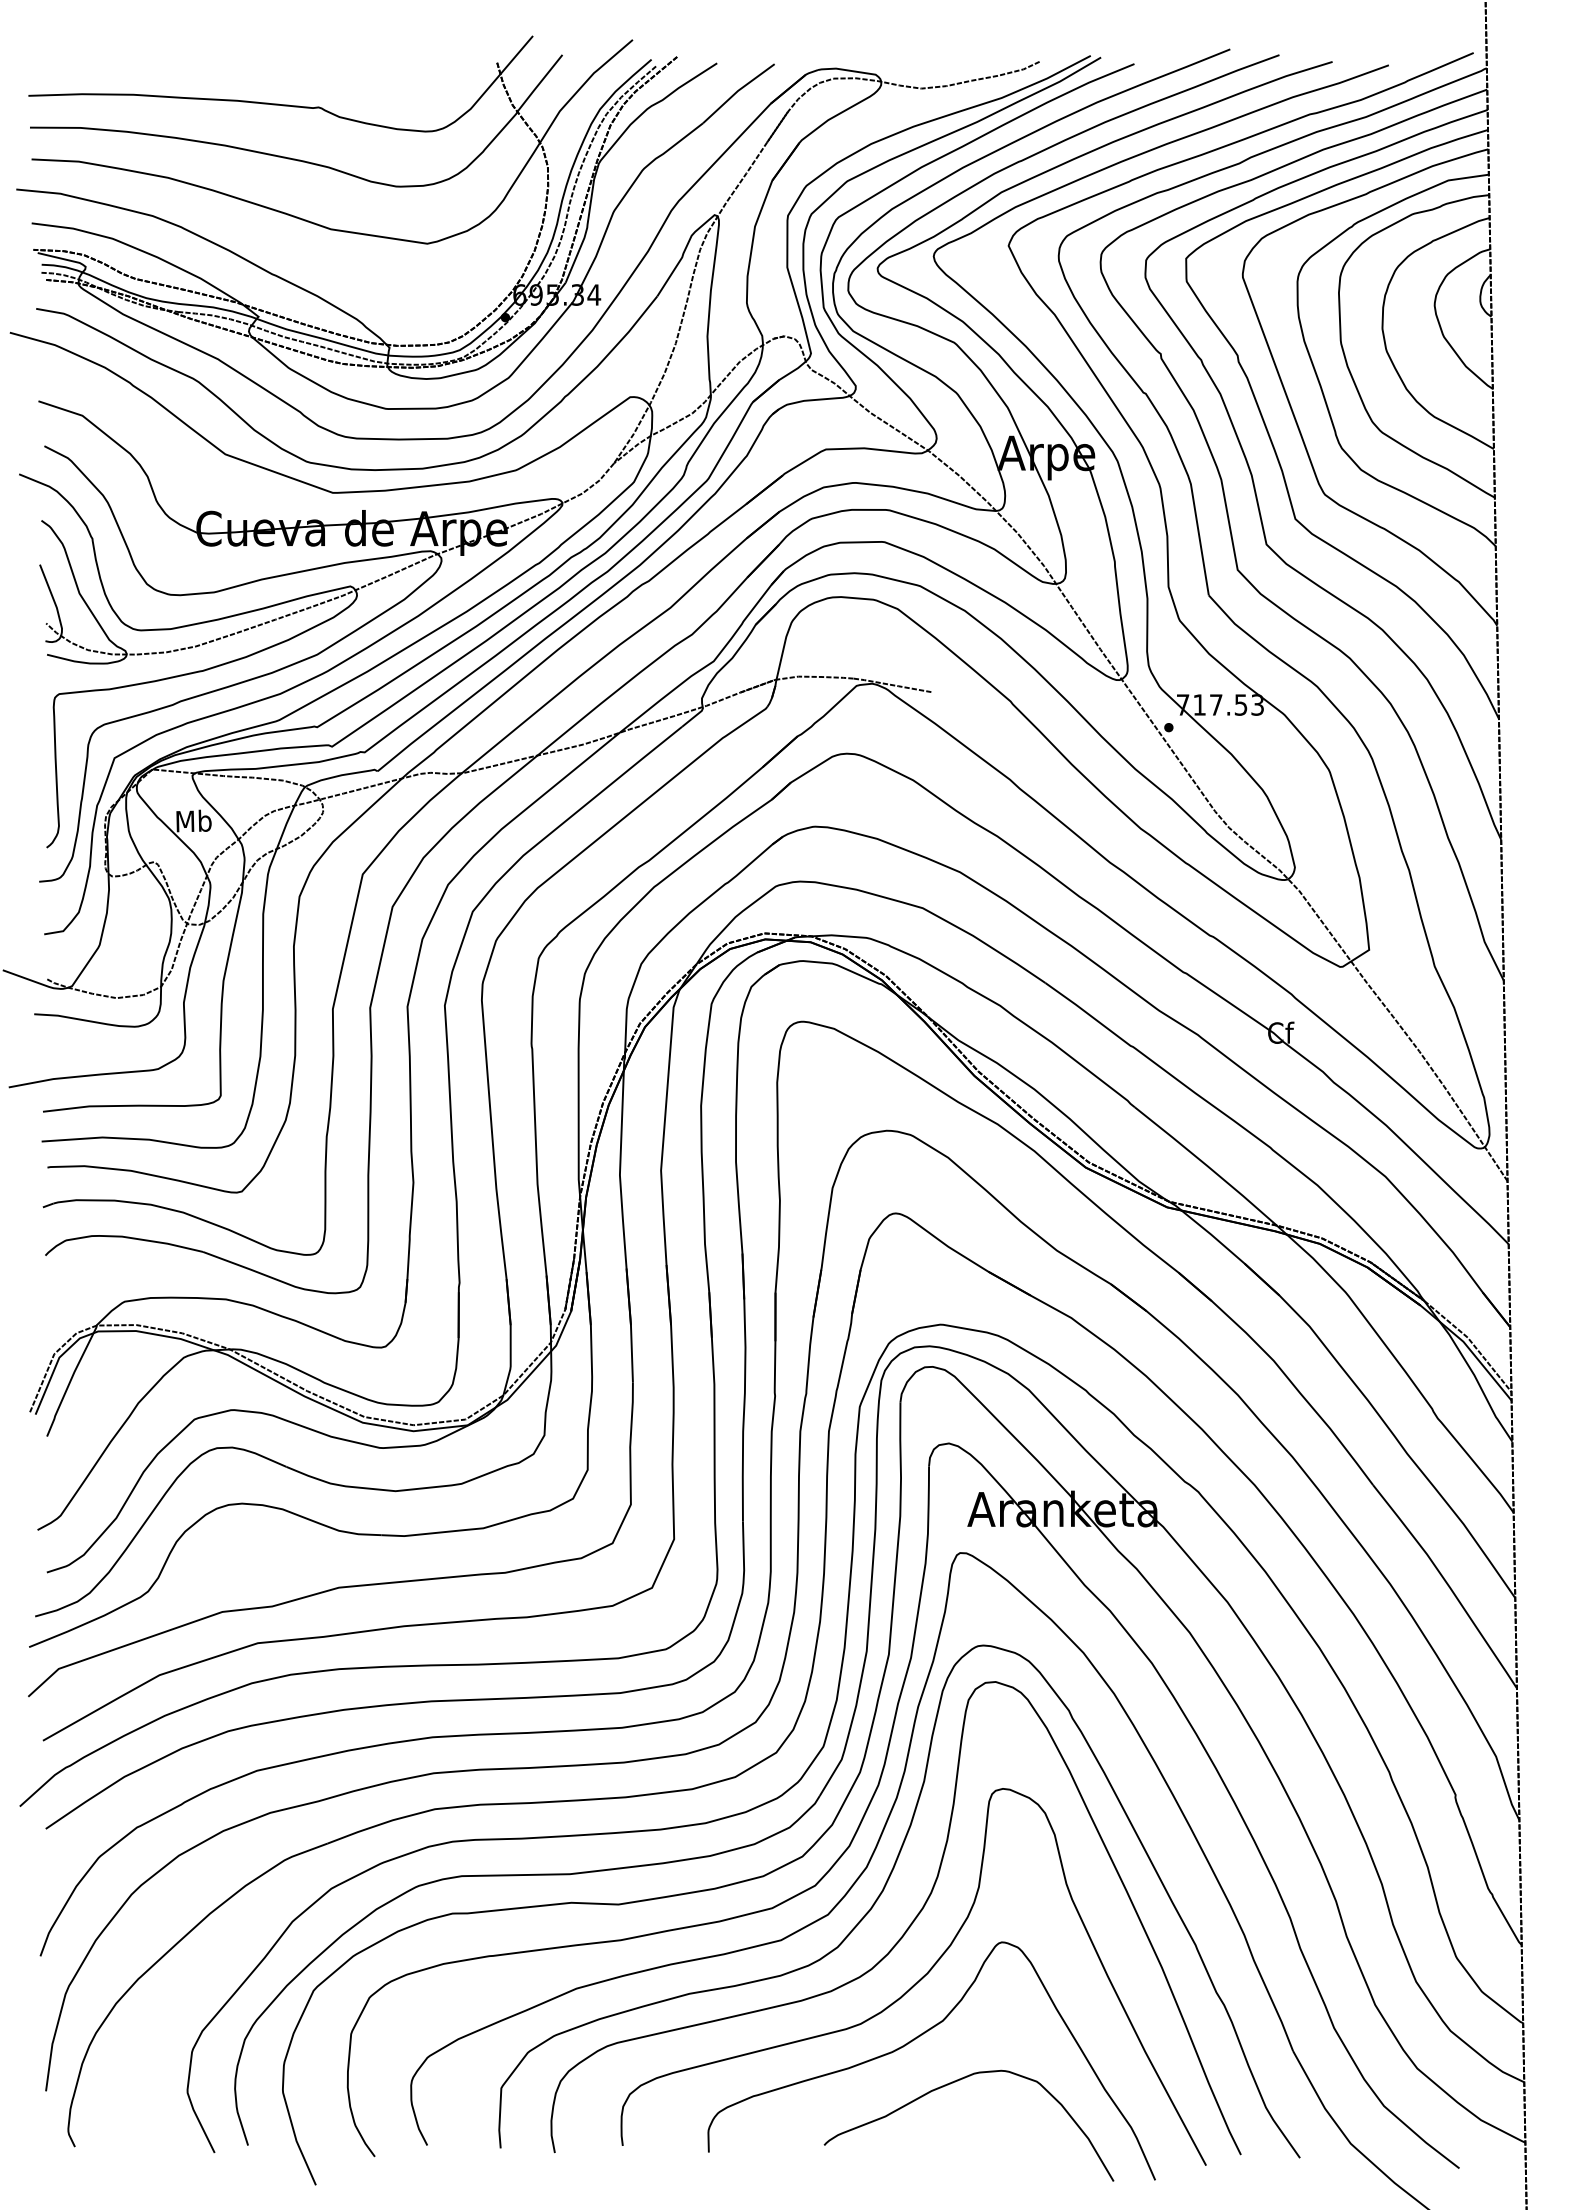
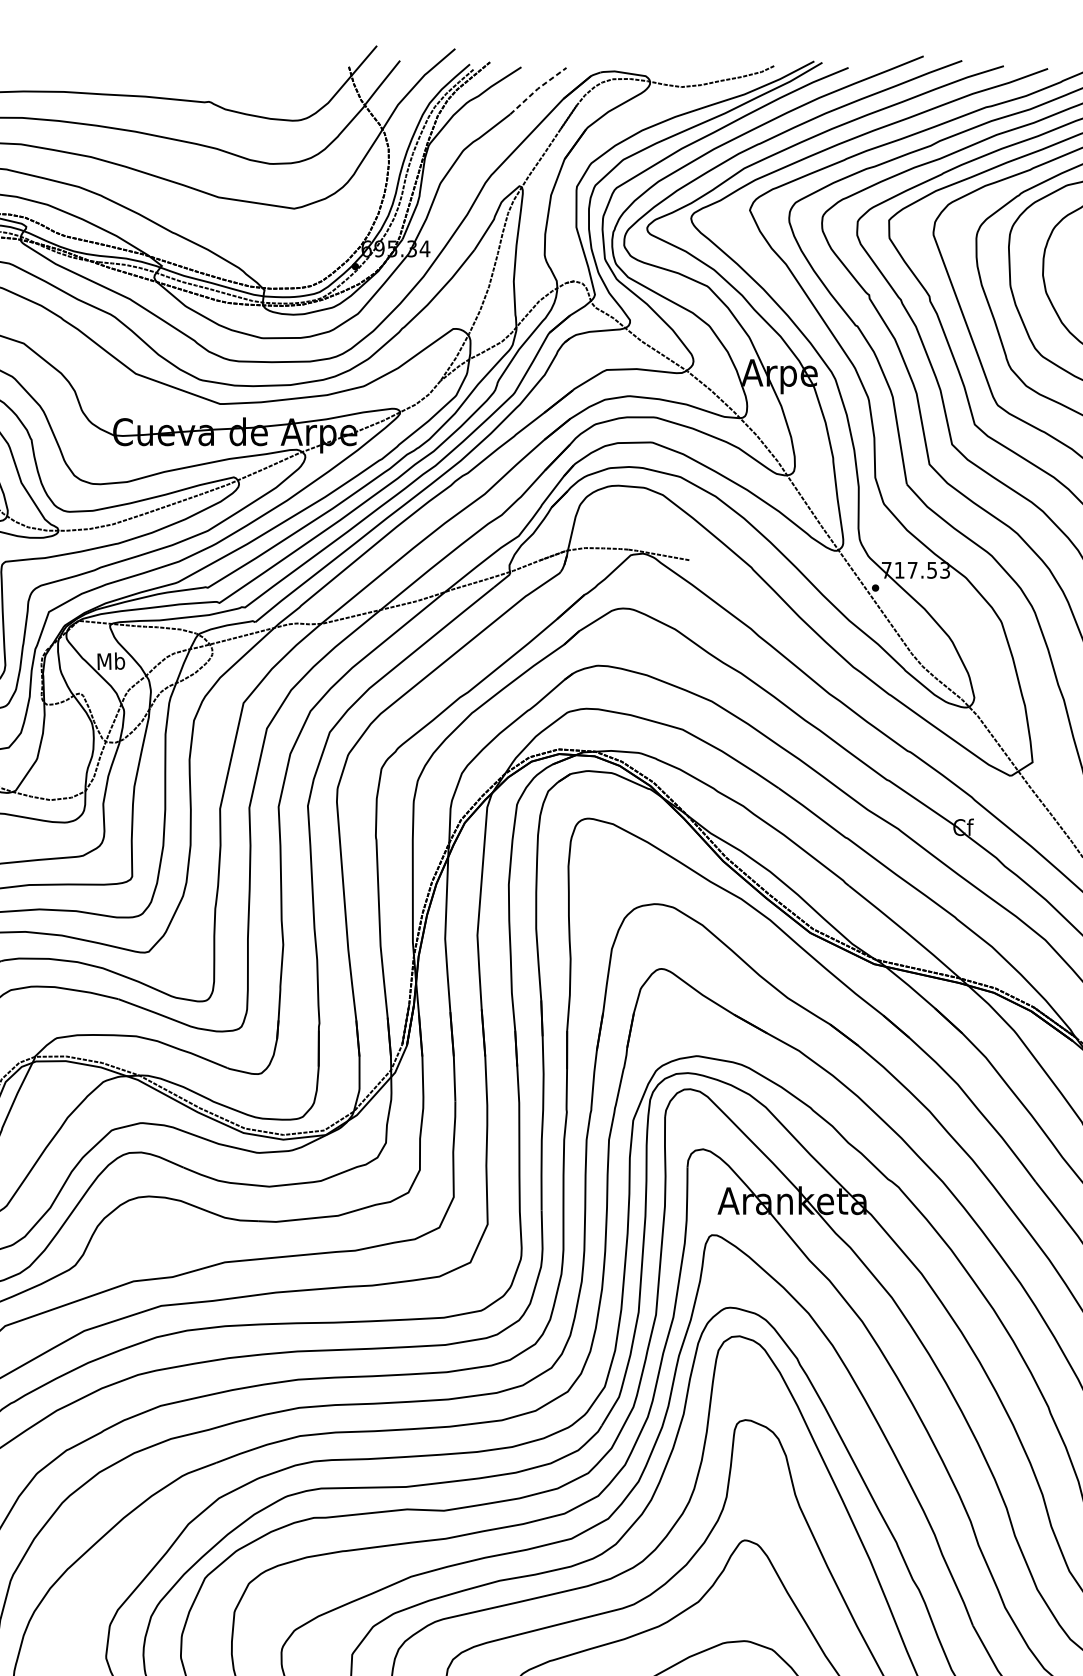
line: (738, 90) -> (538, 88), solid -> dashed

